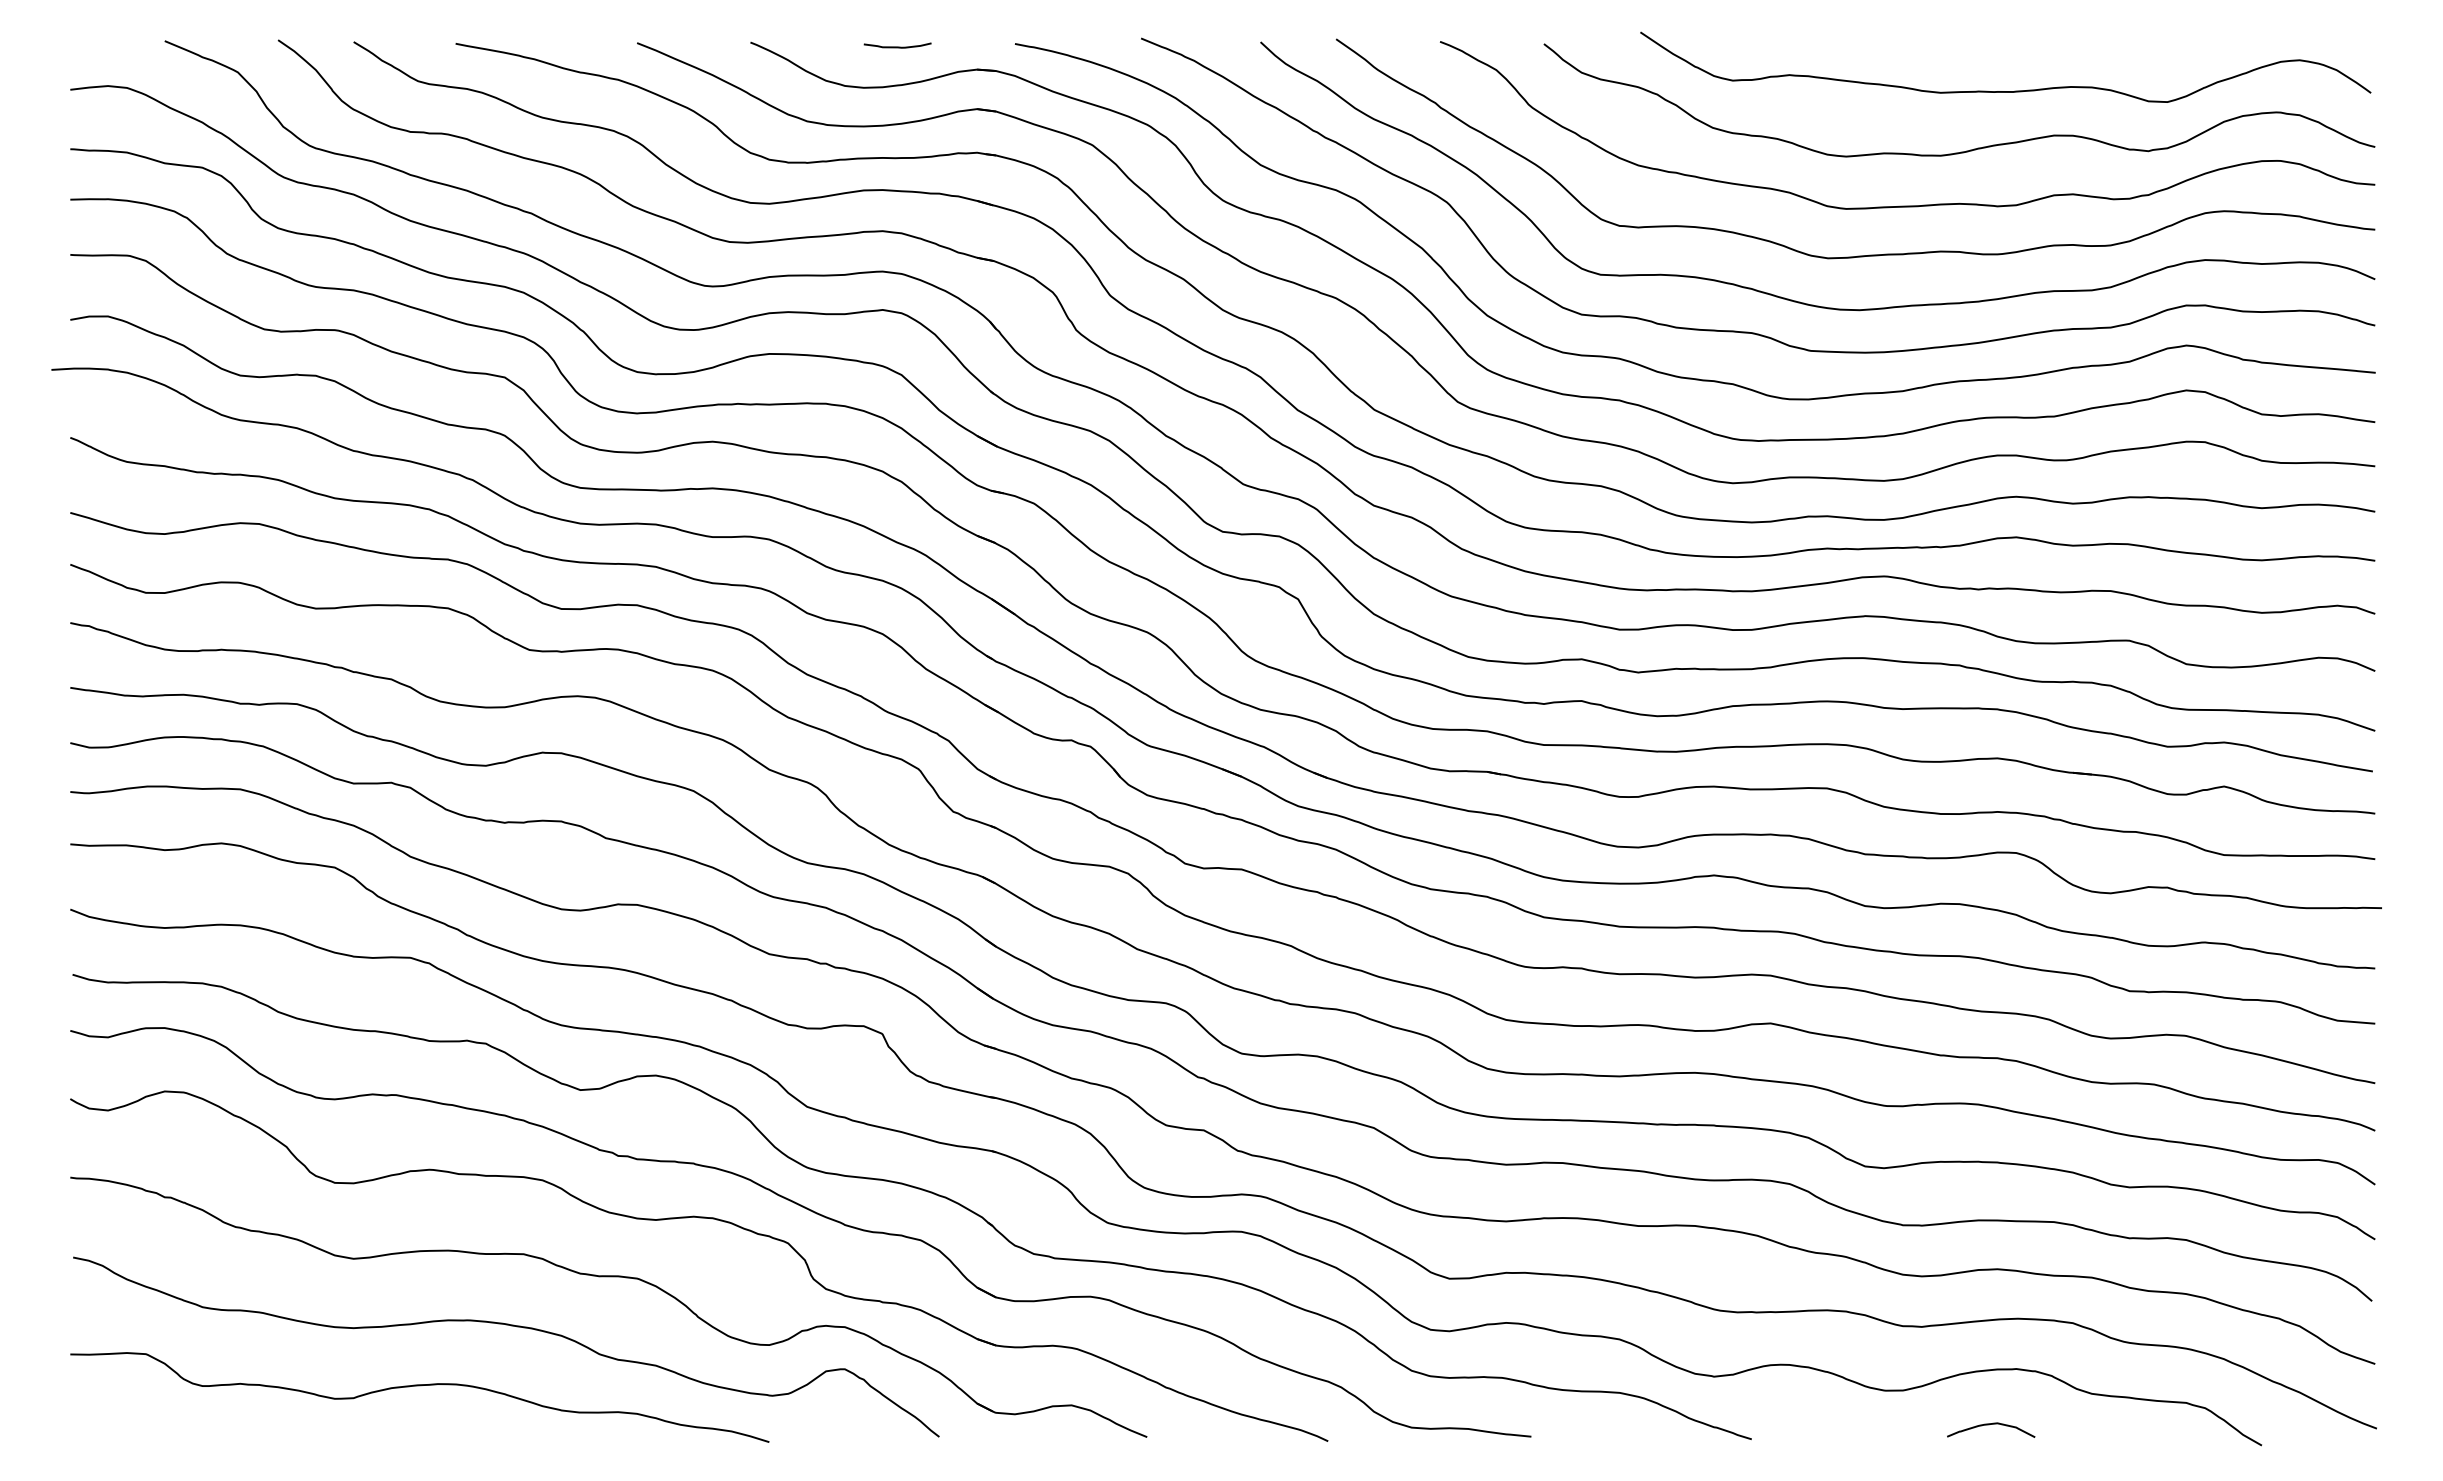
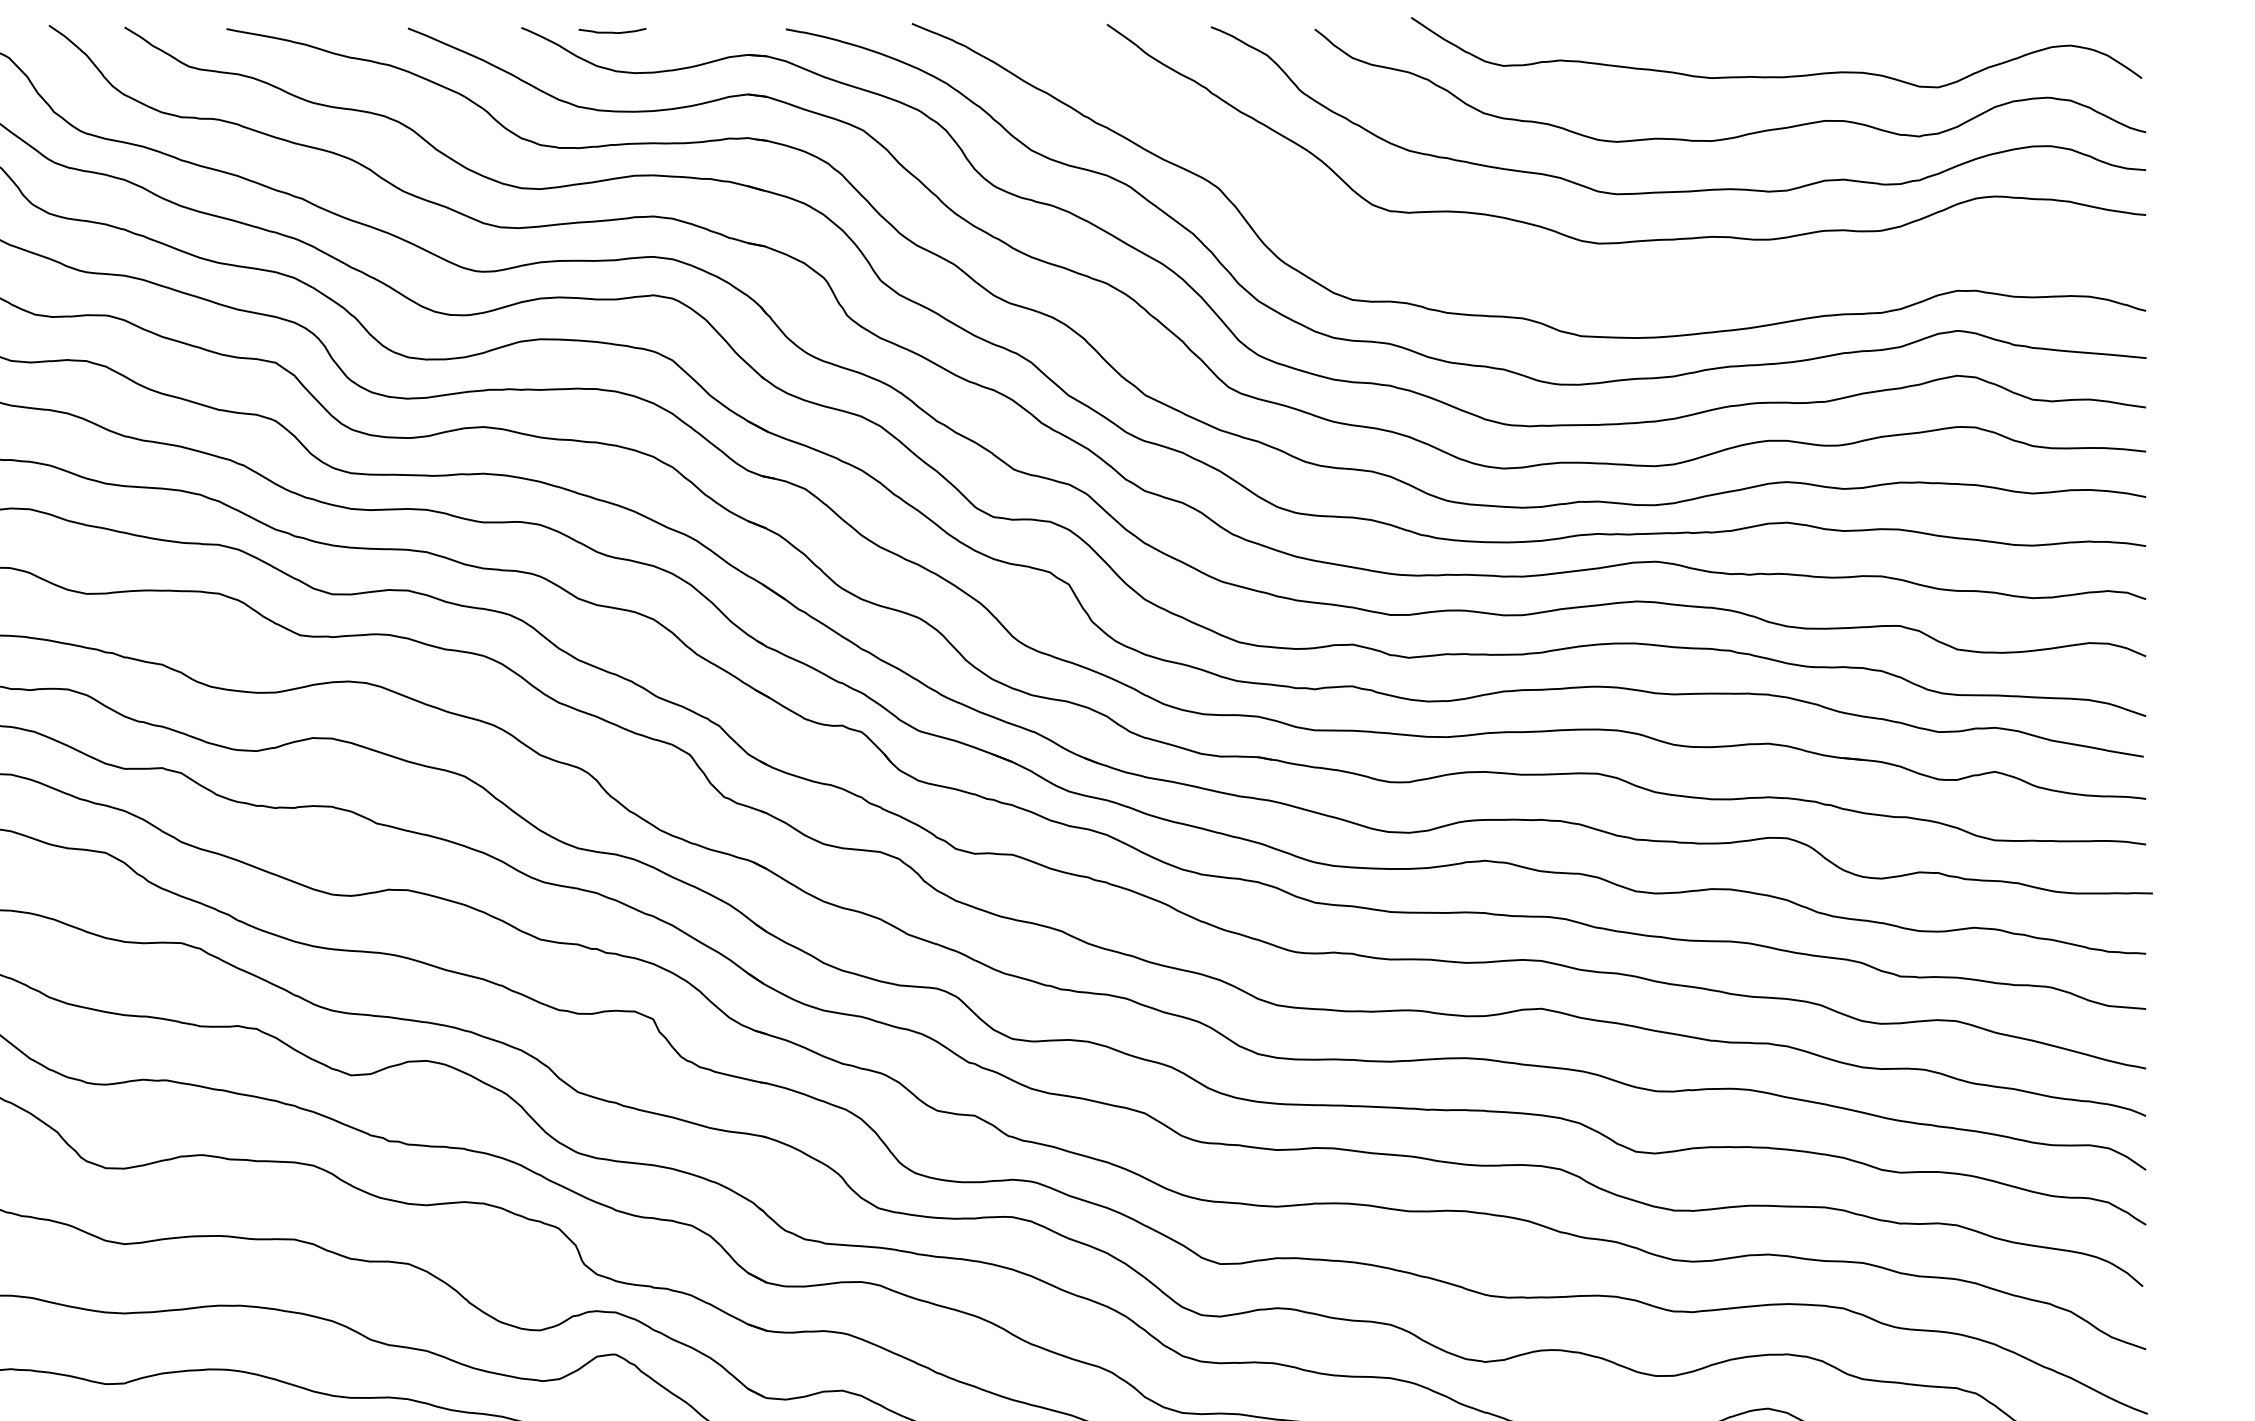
curve: (897, 46) -> (612, 31), moved
curve: (1781, 296) -> (1552, 281), removed

